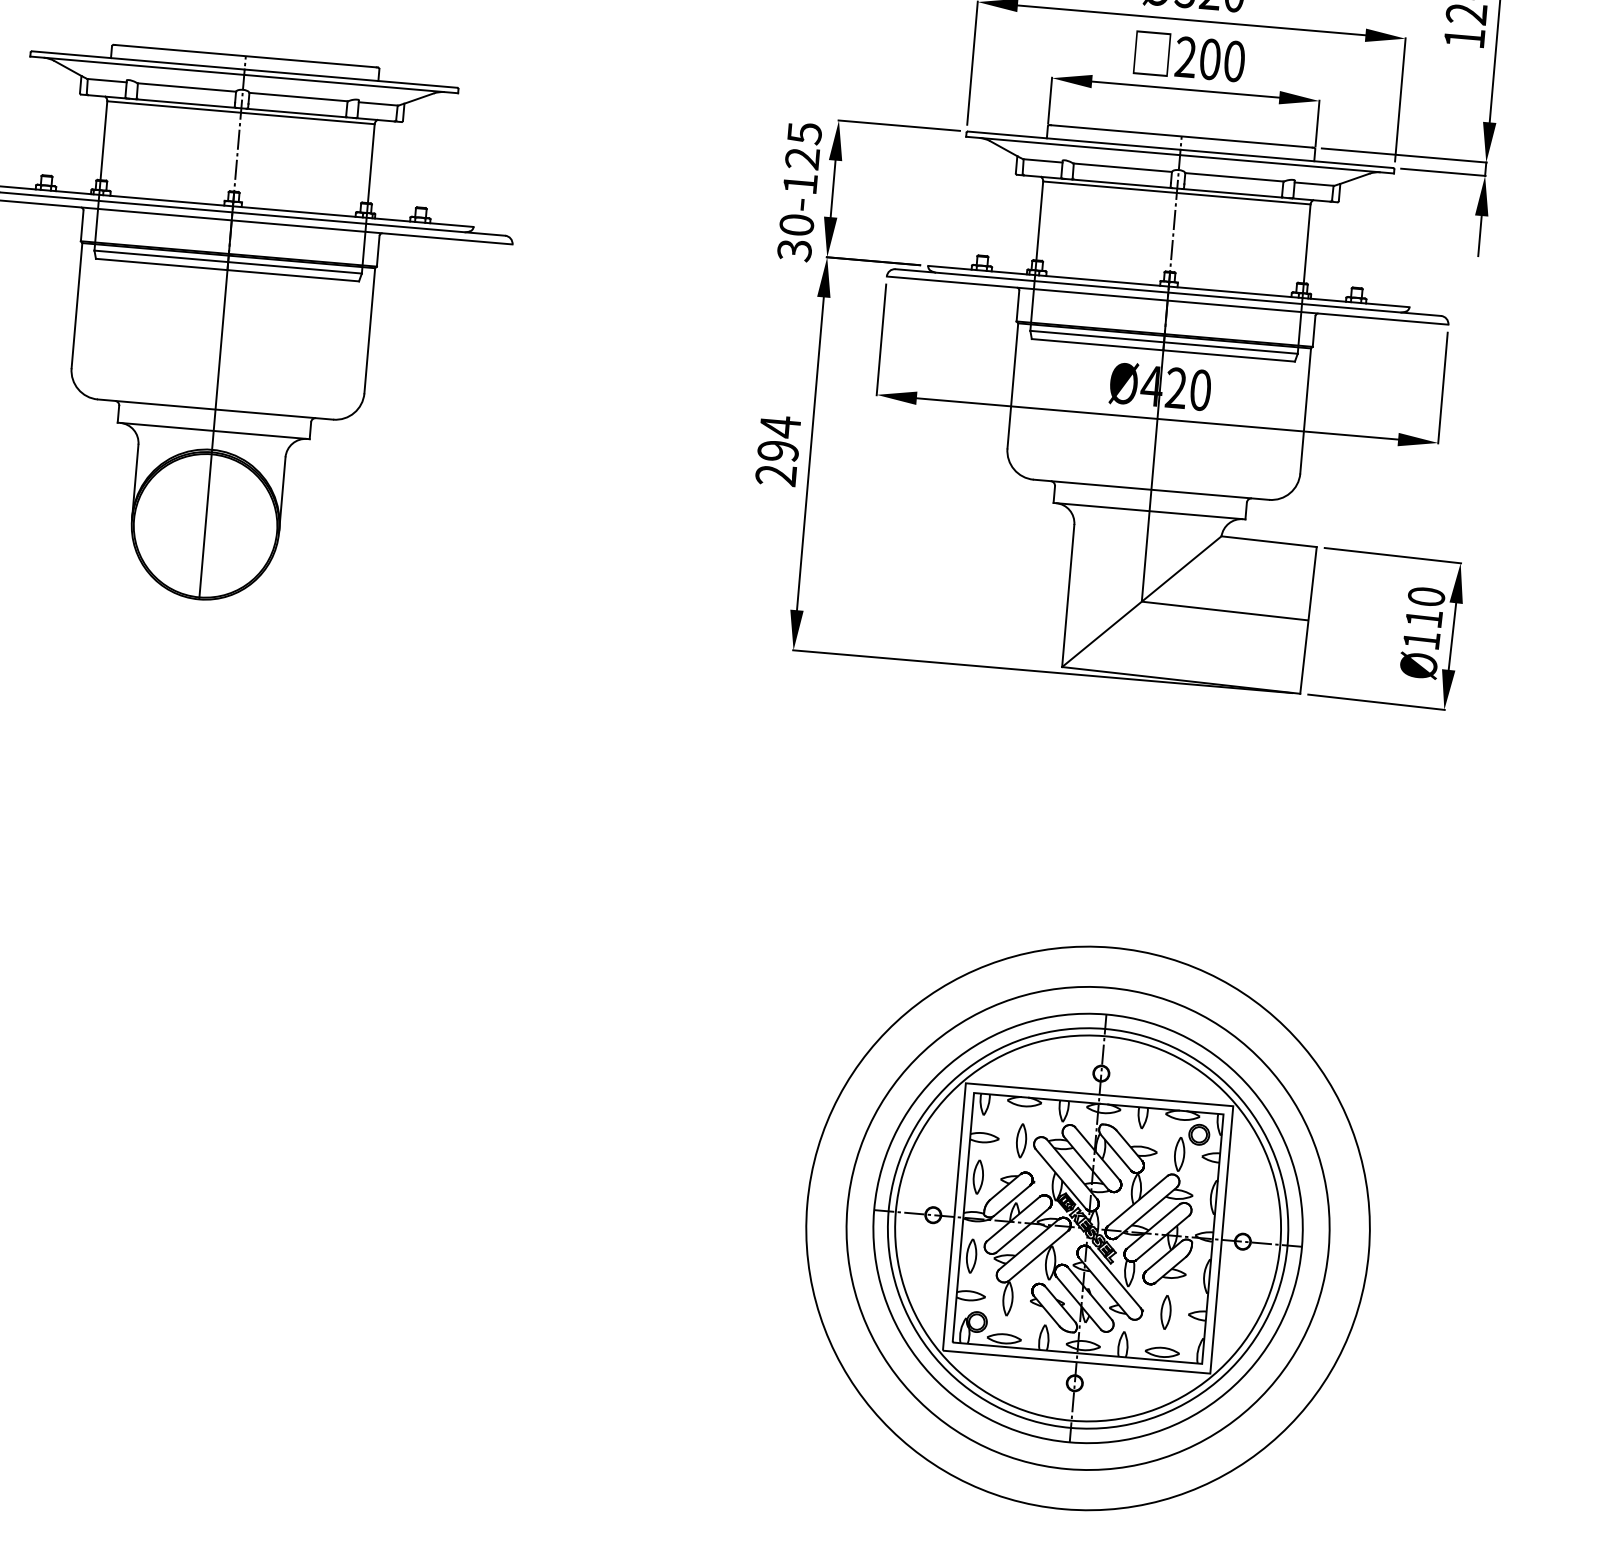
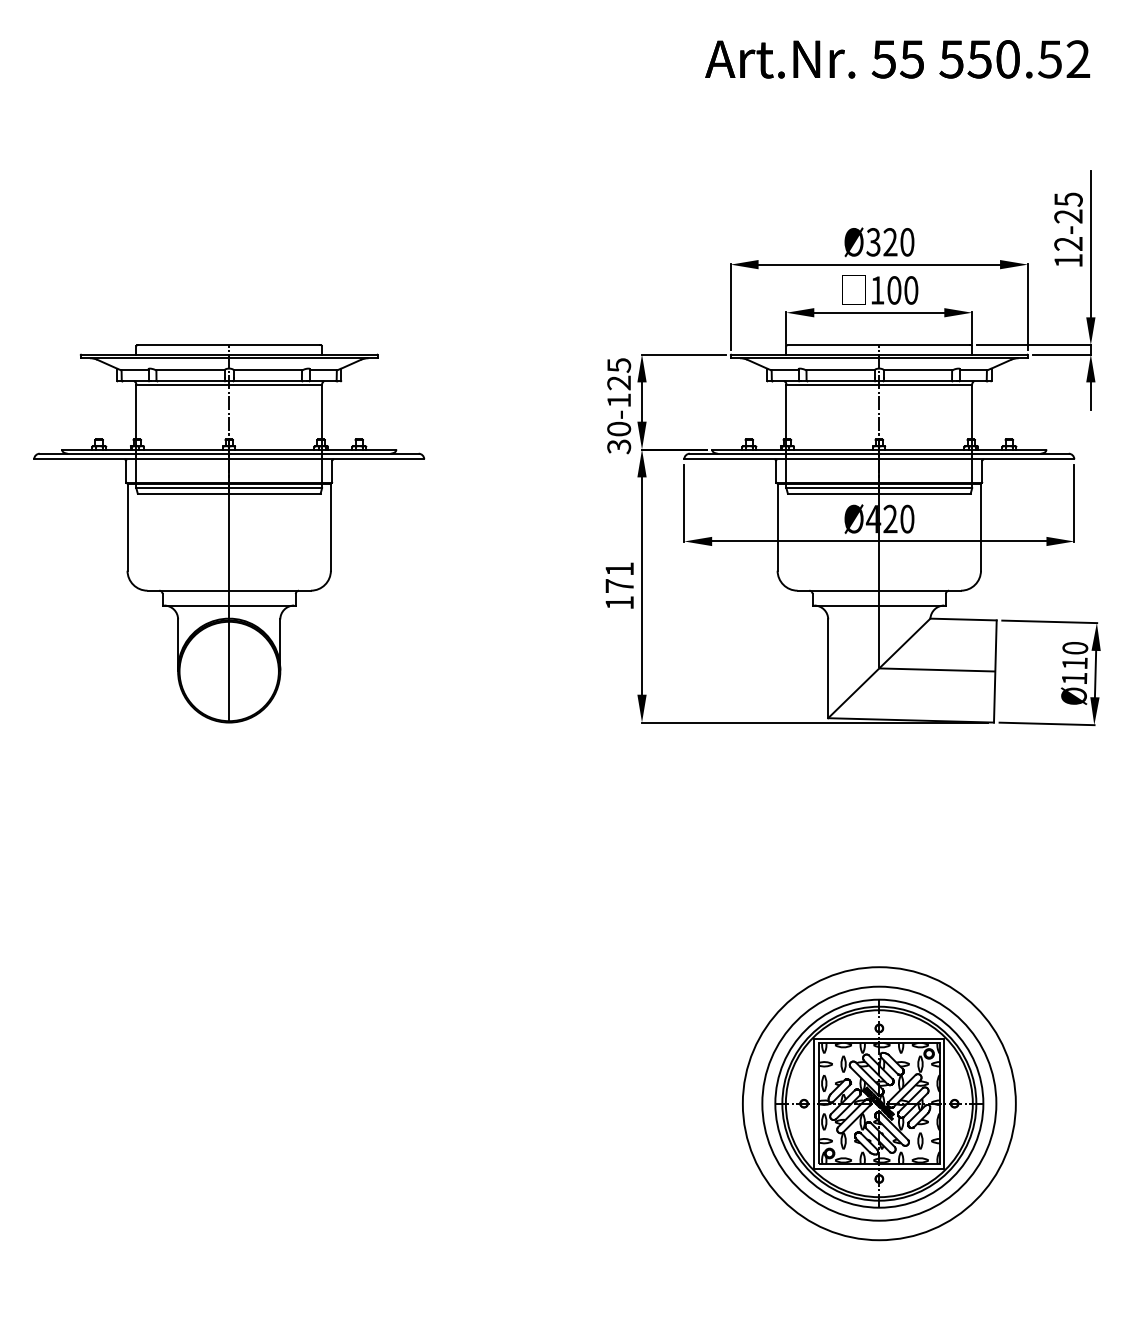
text: (1185, 57) -> (877, 290), 200 -> 100
text: (778, 450) -> (619, 585), 294 -> 171
part: (1088, 1228) -> (879, 1103), size x0.7

